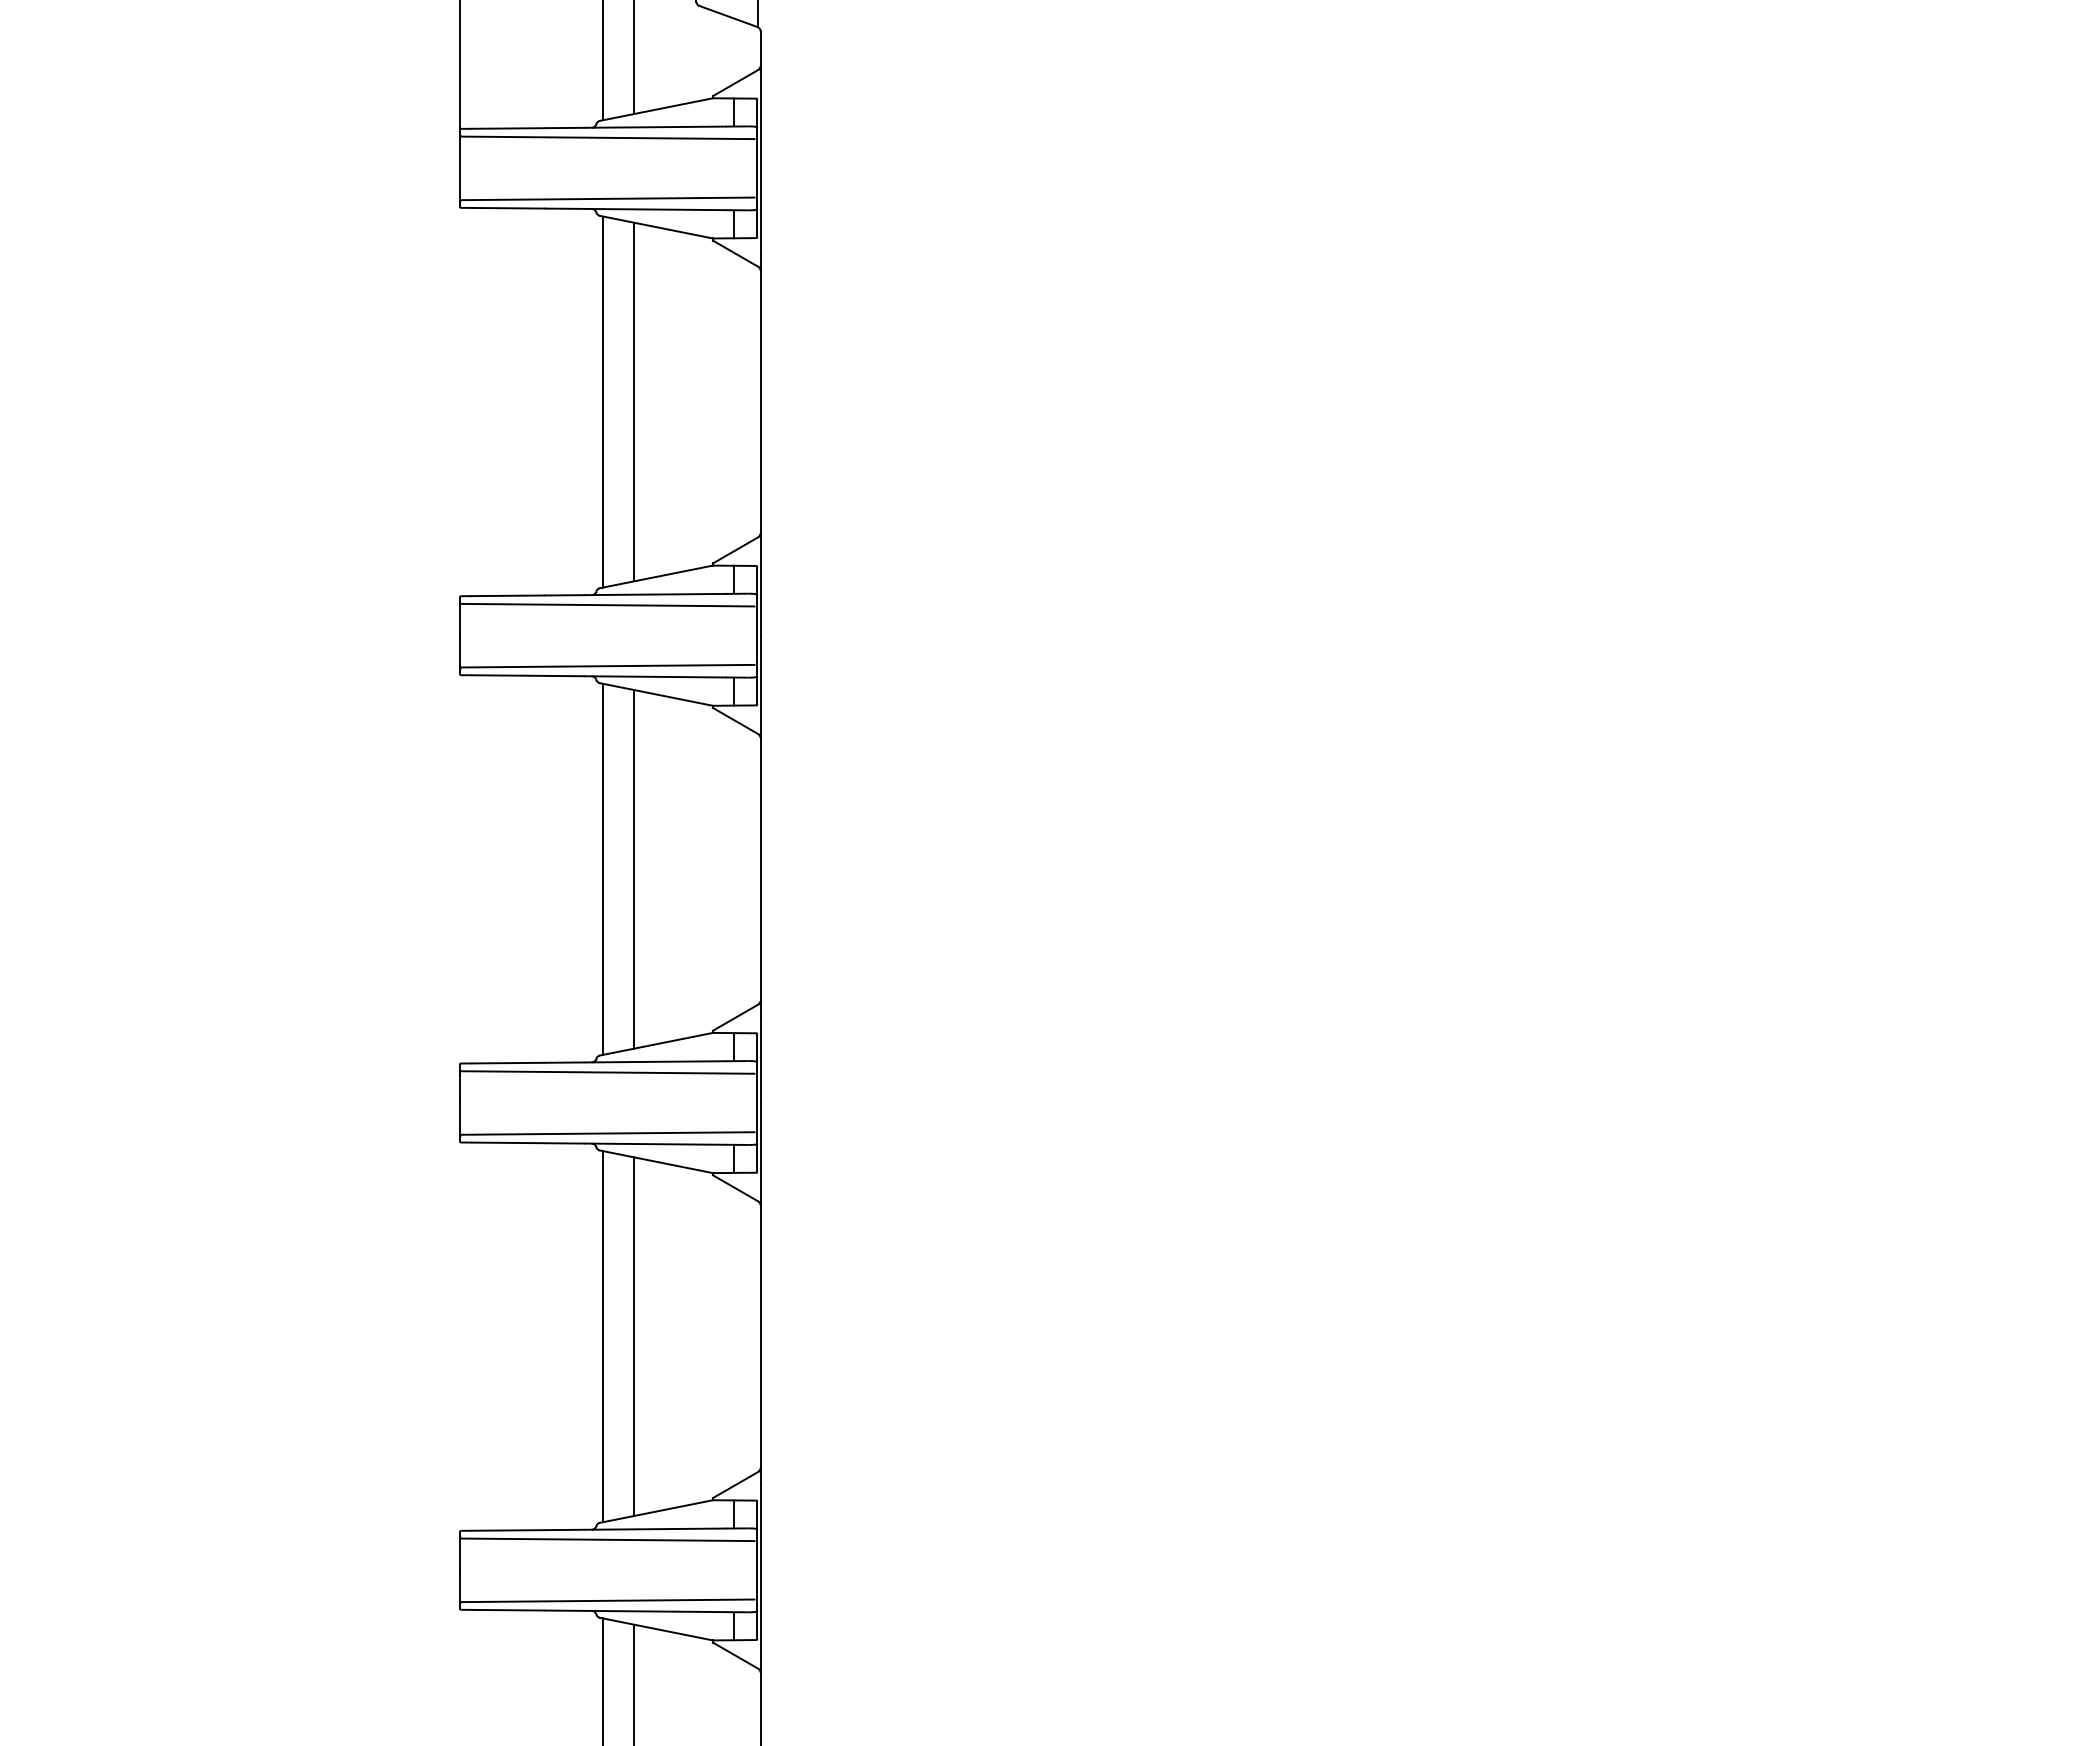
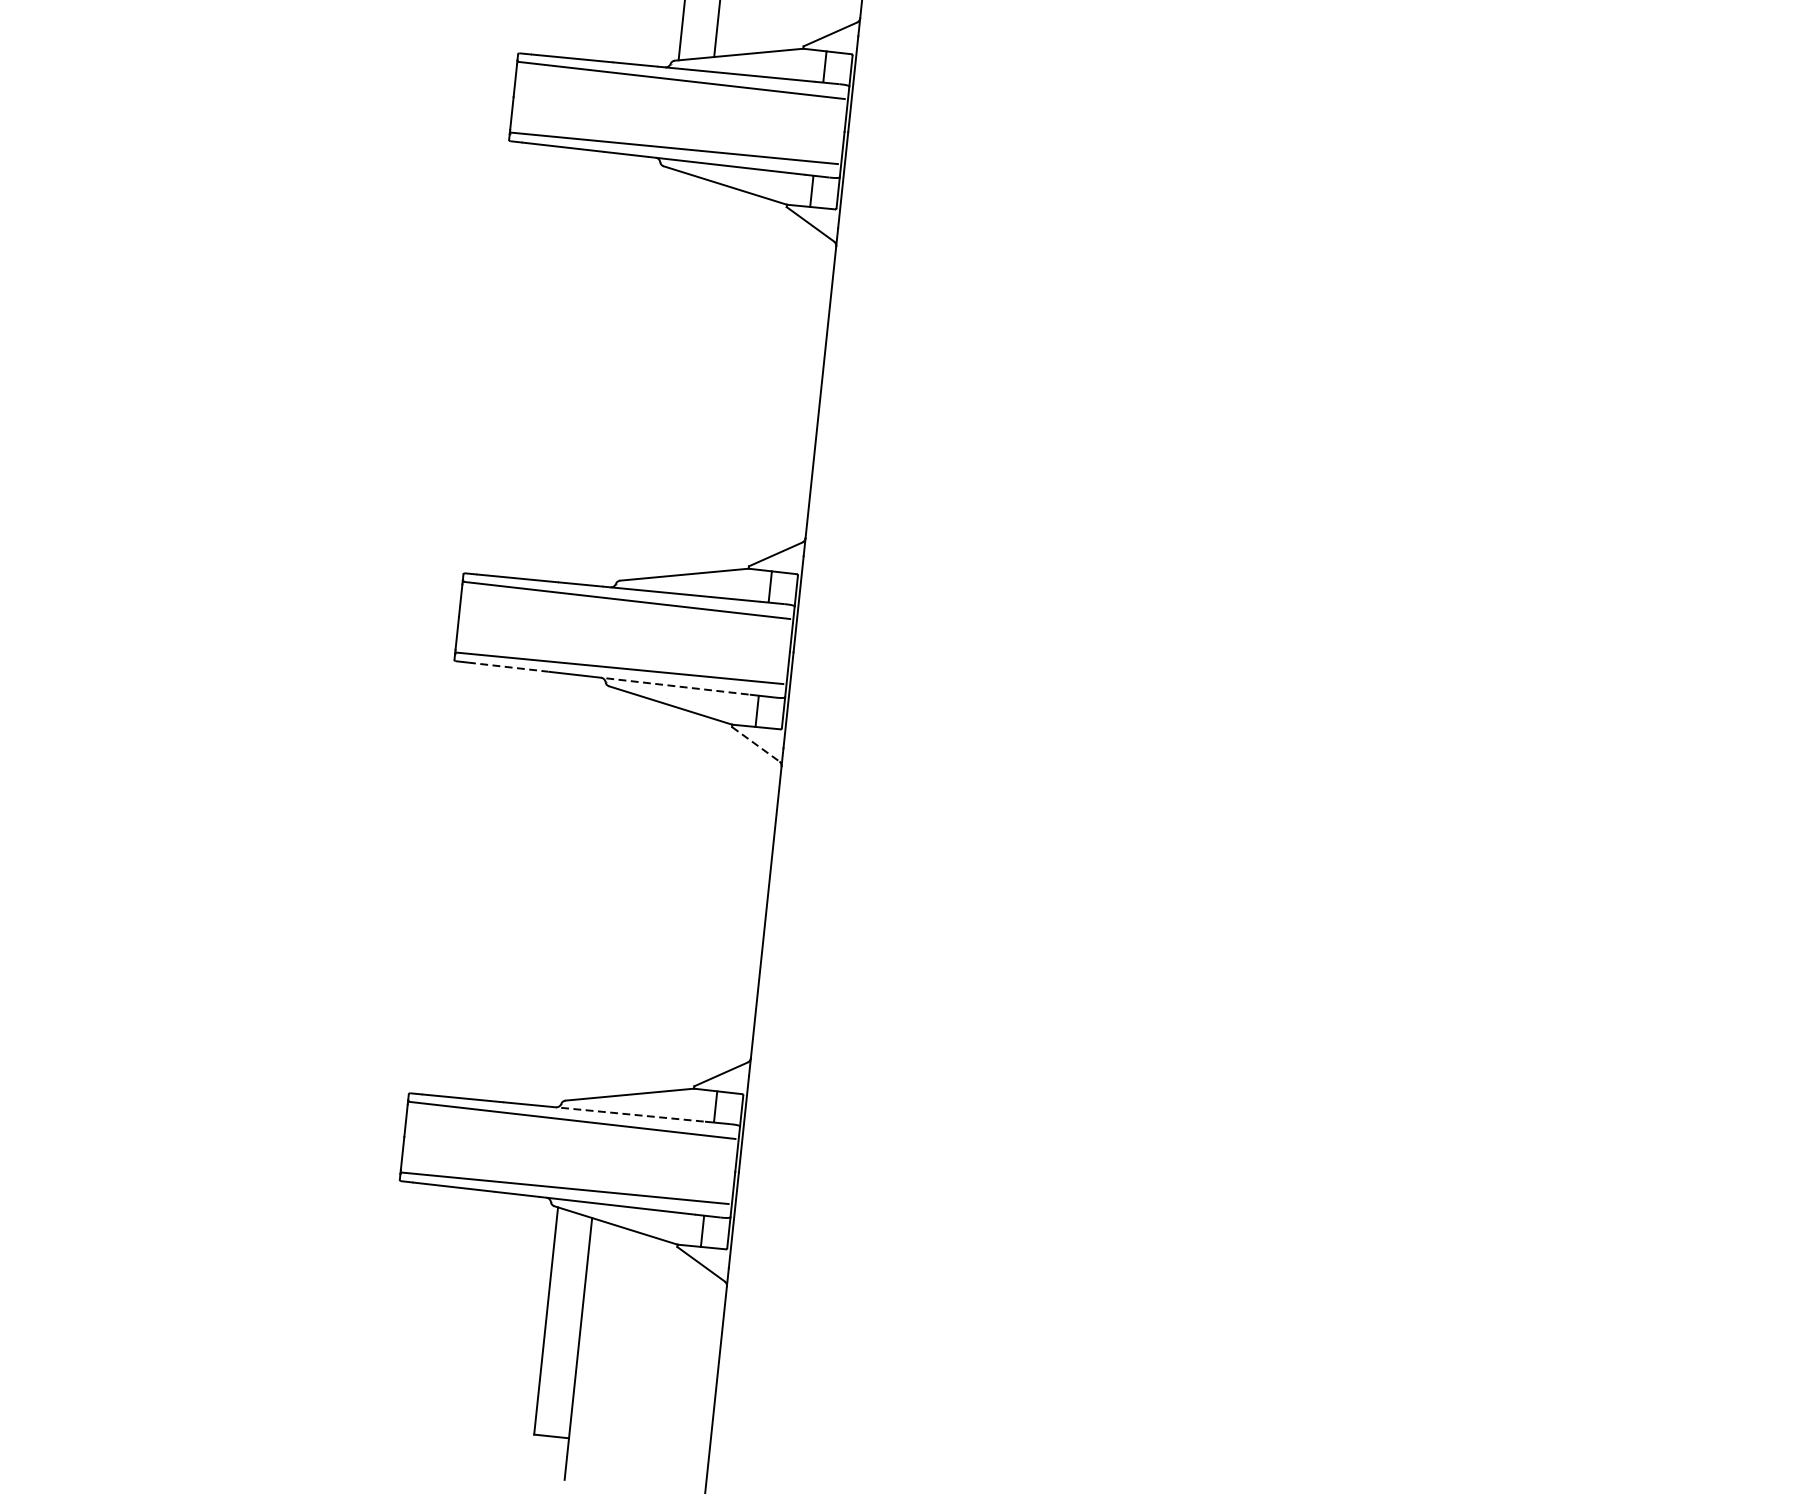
line: (603, 868) -> (646, 372), removed
line: (634, 869) -> (680, 377), removed
line: (508, 1142) -> (508, 666), solid -> dashed
line: (656, 1144) -> (672, 686), solid -> dashed
line: (736, 1188) -> (756, 744), solid -> dashed
line: (603, 1336) -> (591, 893), removed
line: (634, 1336) -> (625, 897), removed
line: (656, 1529) -> (627, 1114), solid -> dashed

